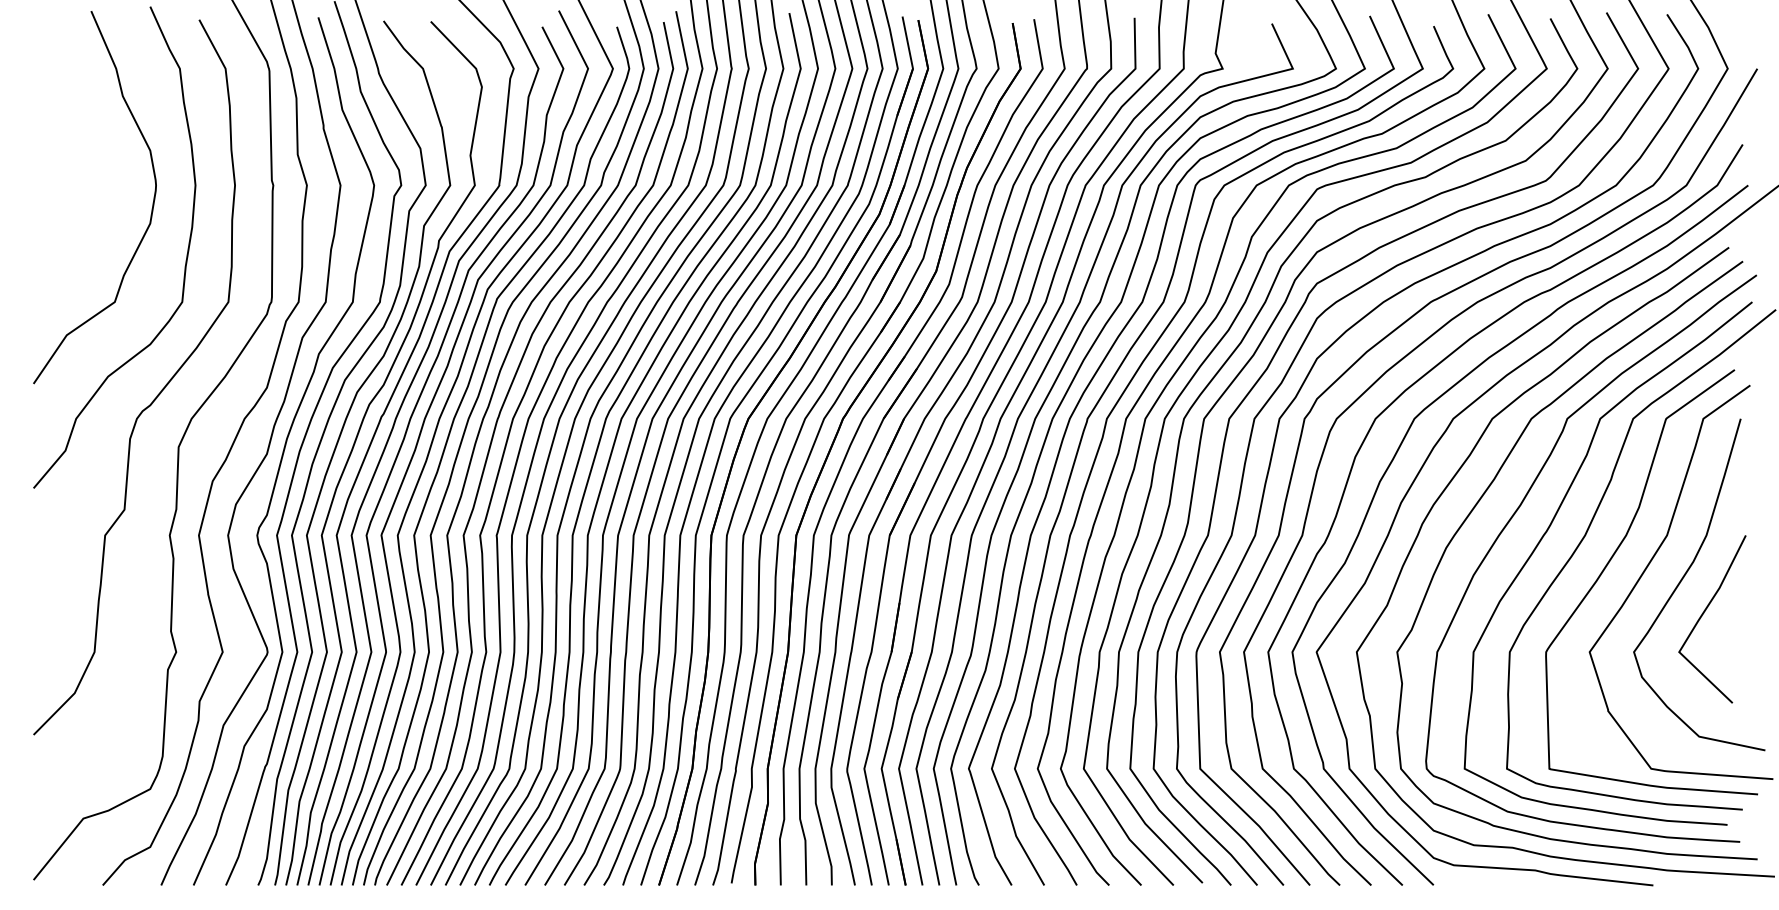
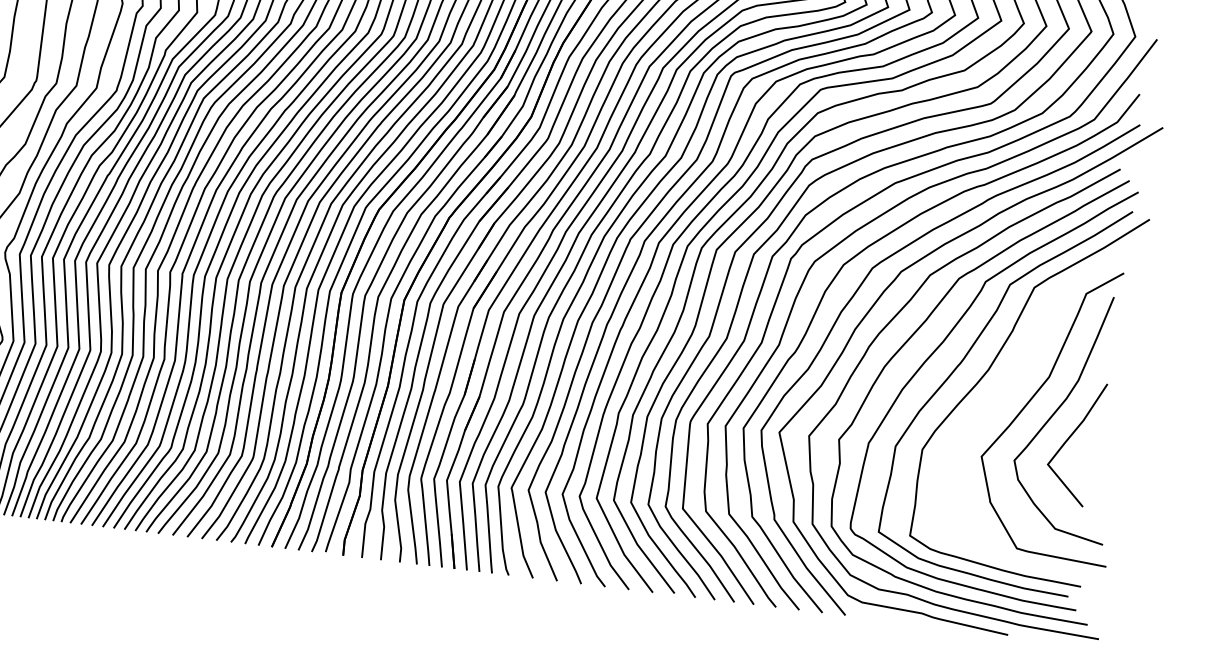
curve: (1612, 558) -> (1006, 389), removed

